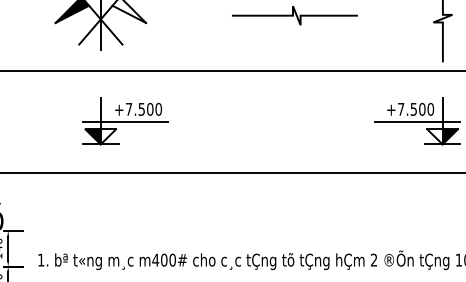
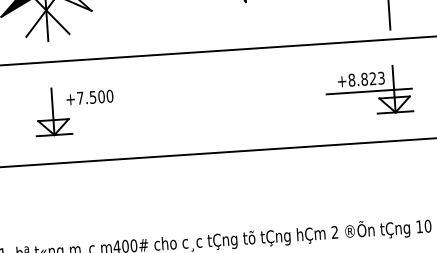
text: (415, 108) -> (366, 78), +7.500 -> +8.823
line: (125, 121) -> (77, 110), removed
fill: (92, 136) -> (45, 127), removed
fill: (449, 136) -> (401, 104), removed

